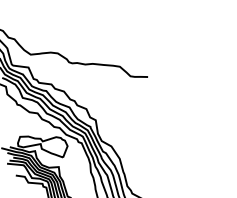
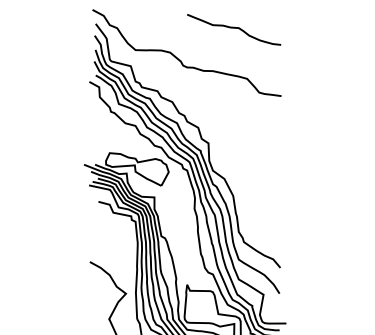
curve: (105, 28) -> (234, 28), added

